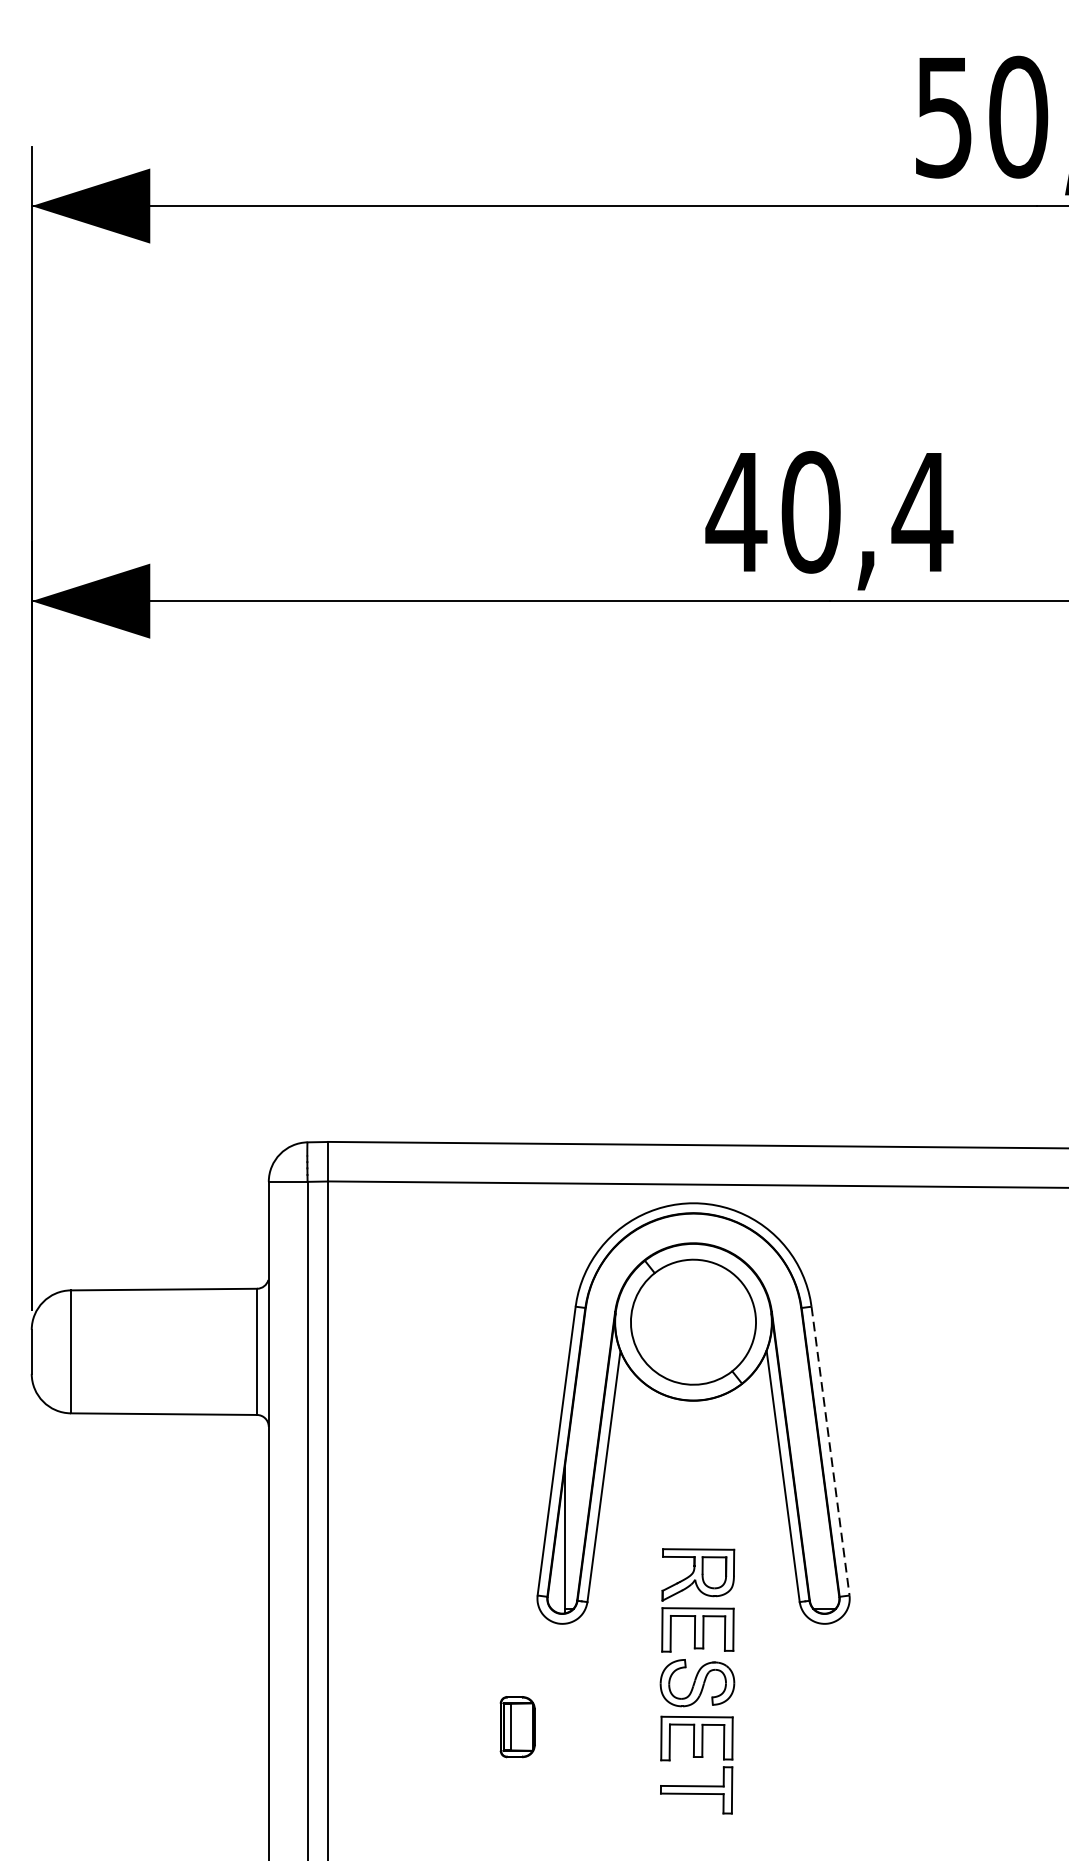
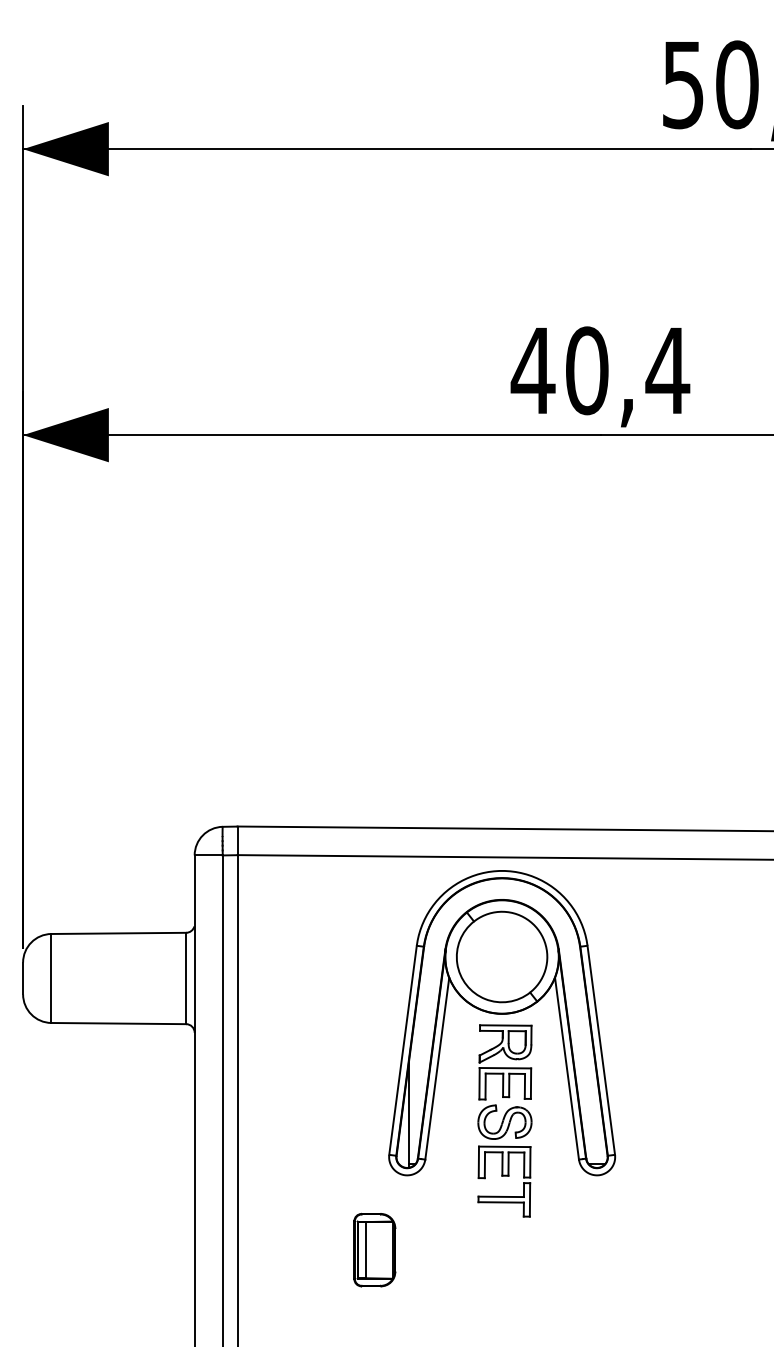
line: (830, 1451) -> (601, 1050), dashed -> solid
part: (696, 1680) -> (504, 1120), moved
part: (517, 1726) -> (374, 1249), size x1.67

